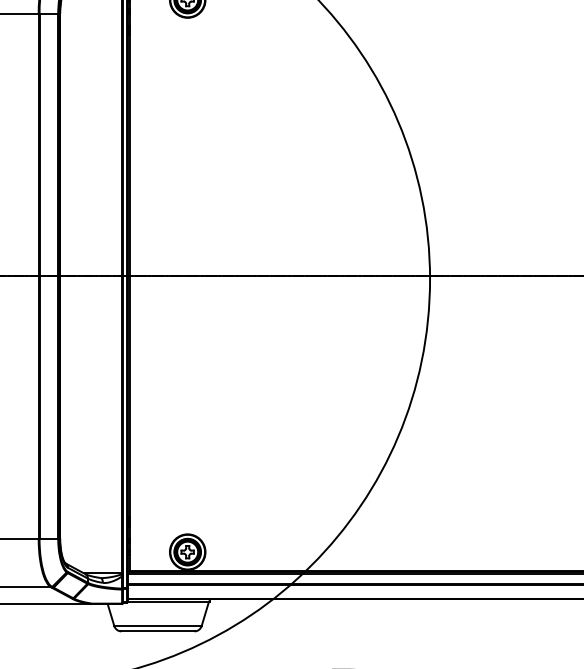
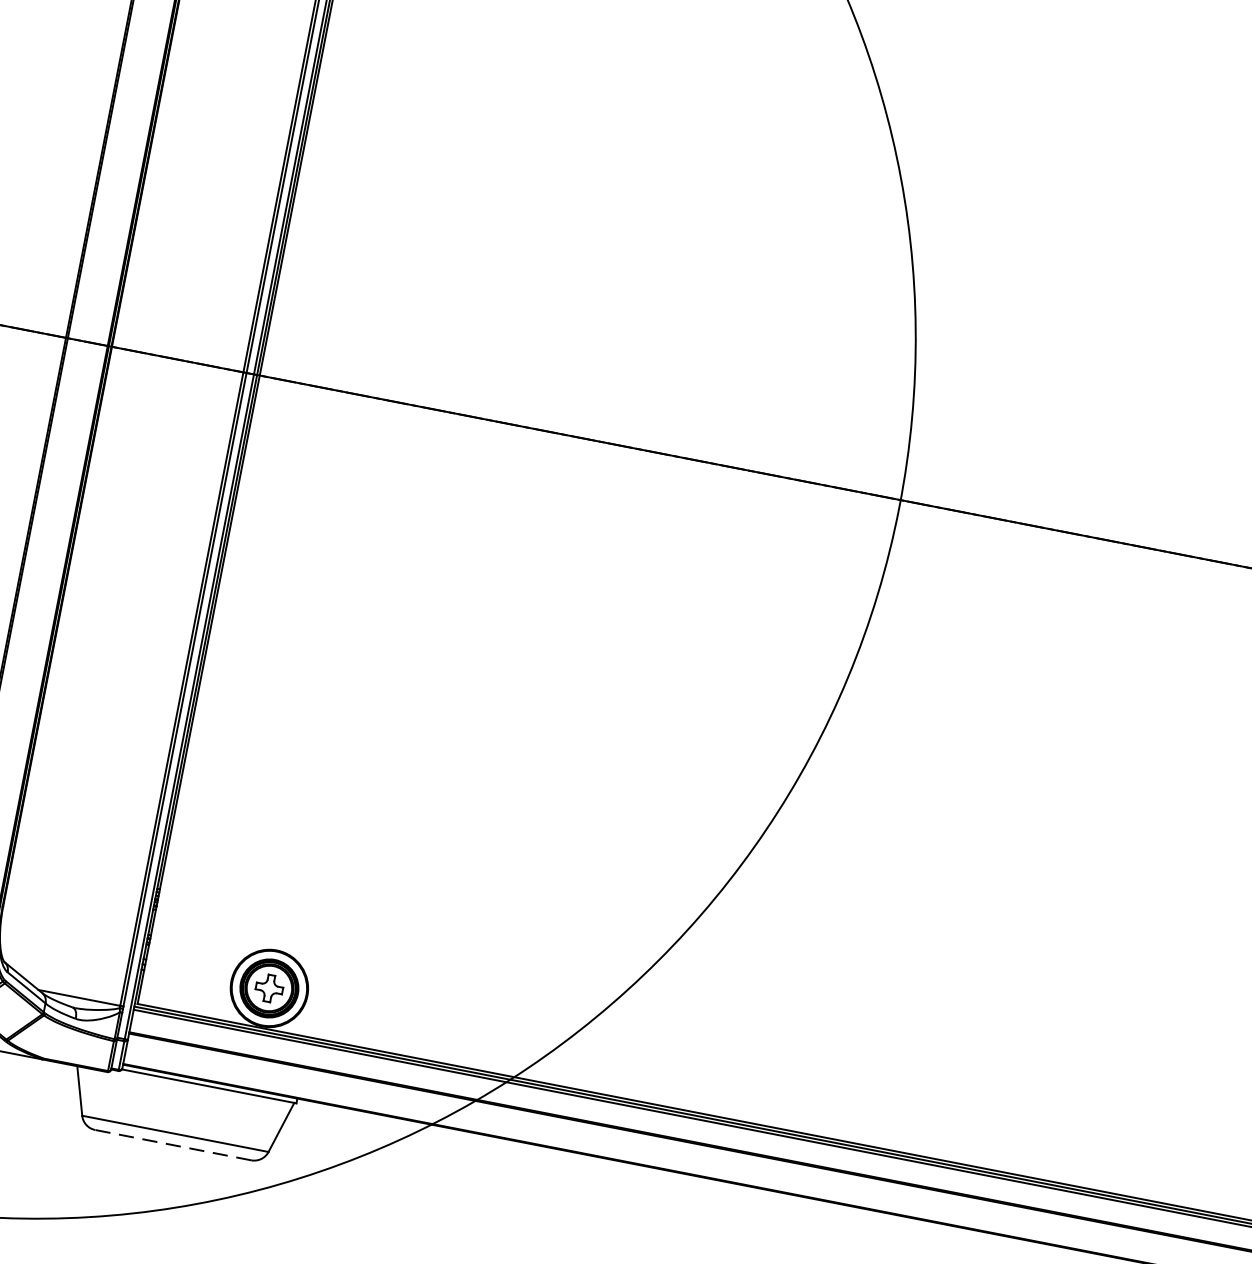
line: (158, 631) -> (174, 1145), solid -> dashed

